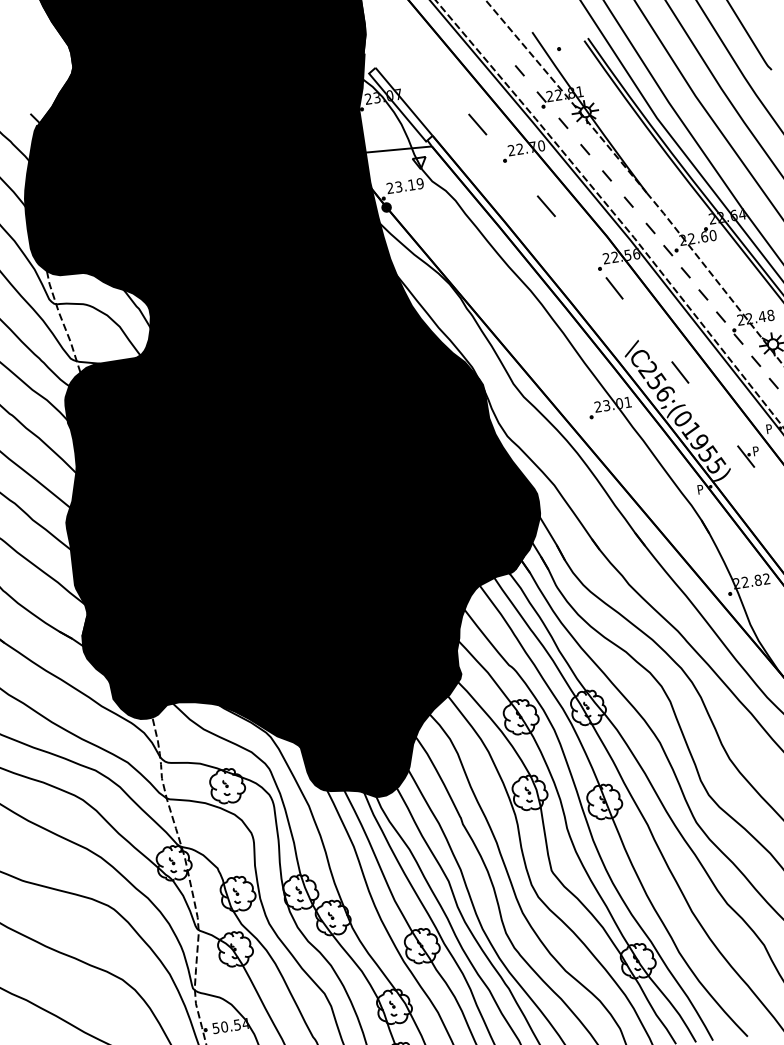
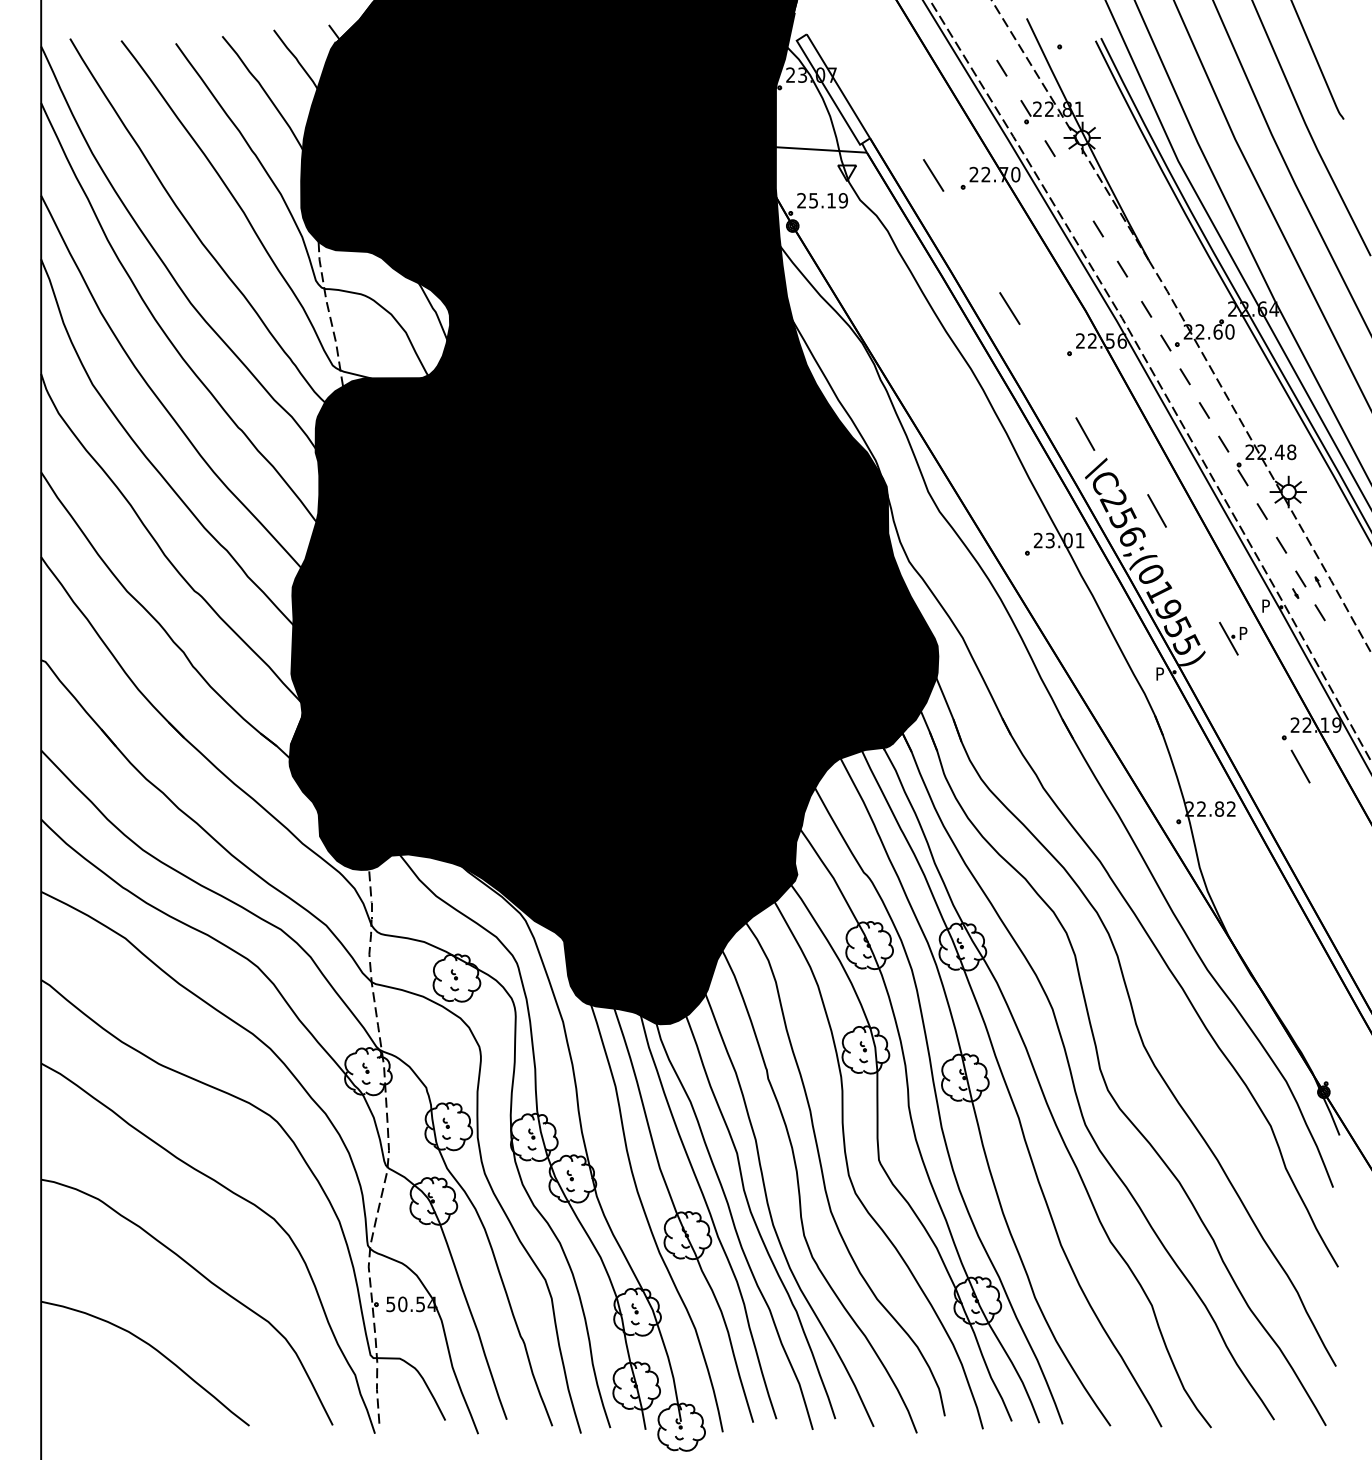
line: (477, 124) -> (933, 175), moved
line: (584, 149) -> (1073, 188), removed
text: (398, 186) -> (813, 200), 23.19 -> 25.19
line: (546, 206) -> (1009, 308), moved
line: (614, 287) -> (1085, 433), moved

